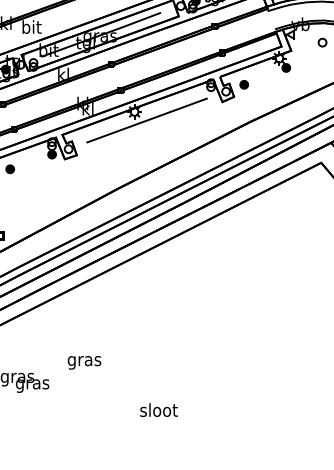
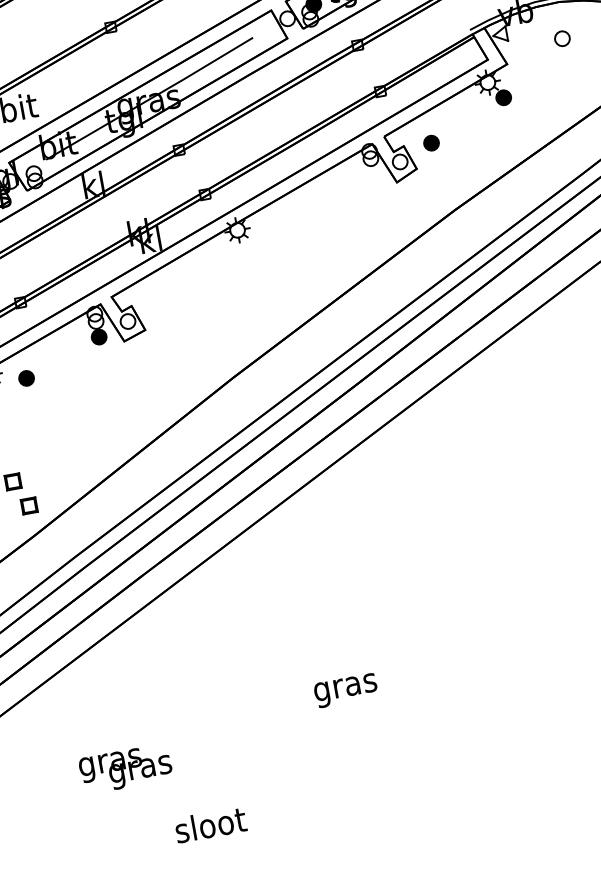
line: (146, 120) -> (262, 242), removed
text: (84, 362) -> (345, 690), moved
text: (158, 409) -> (209, 823), moved

